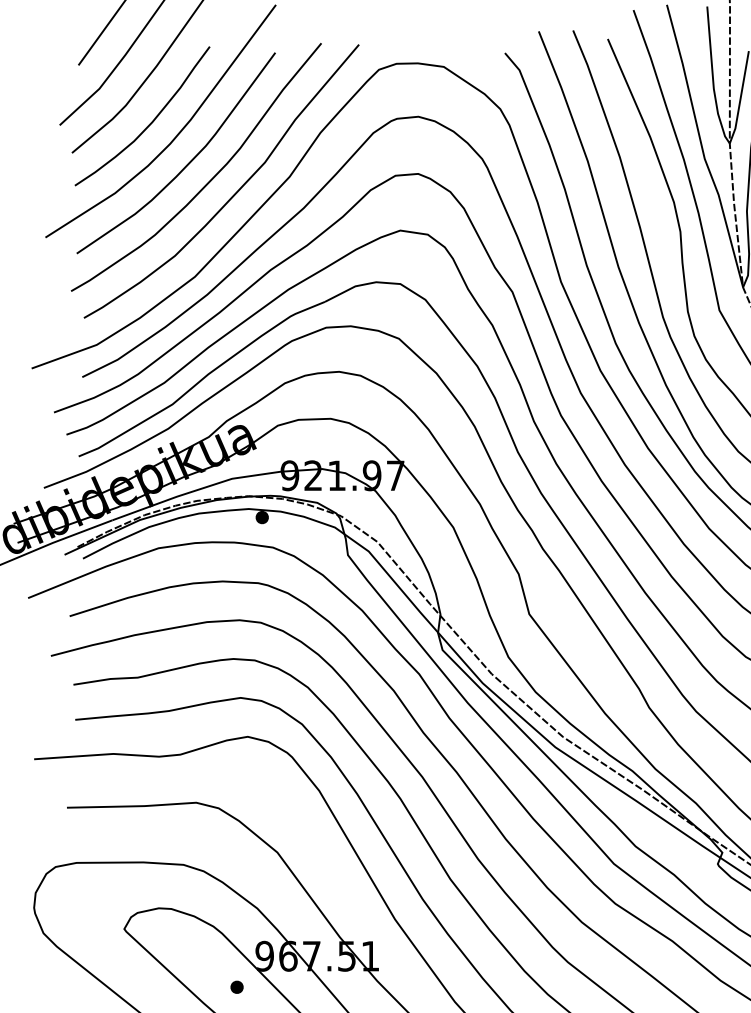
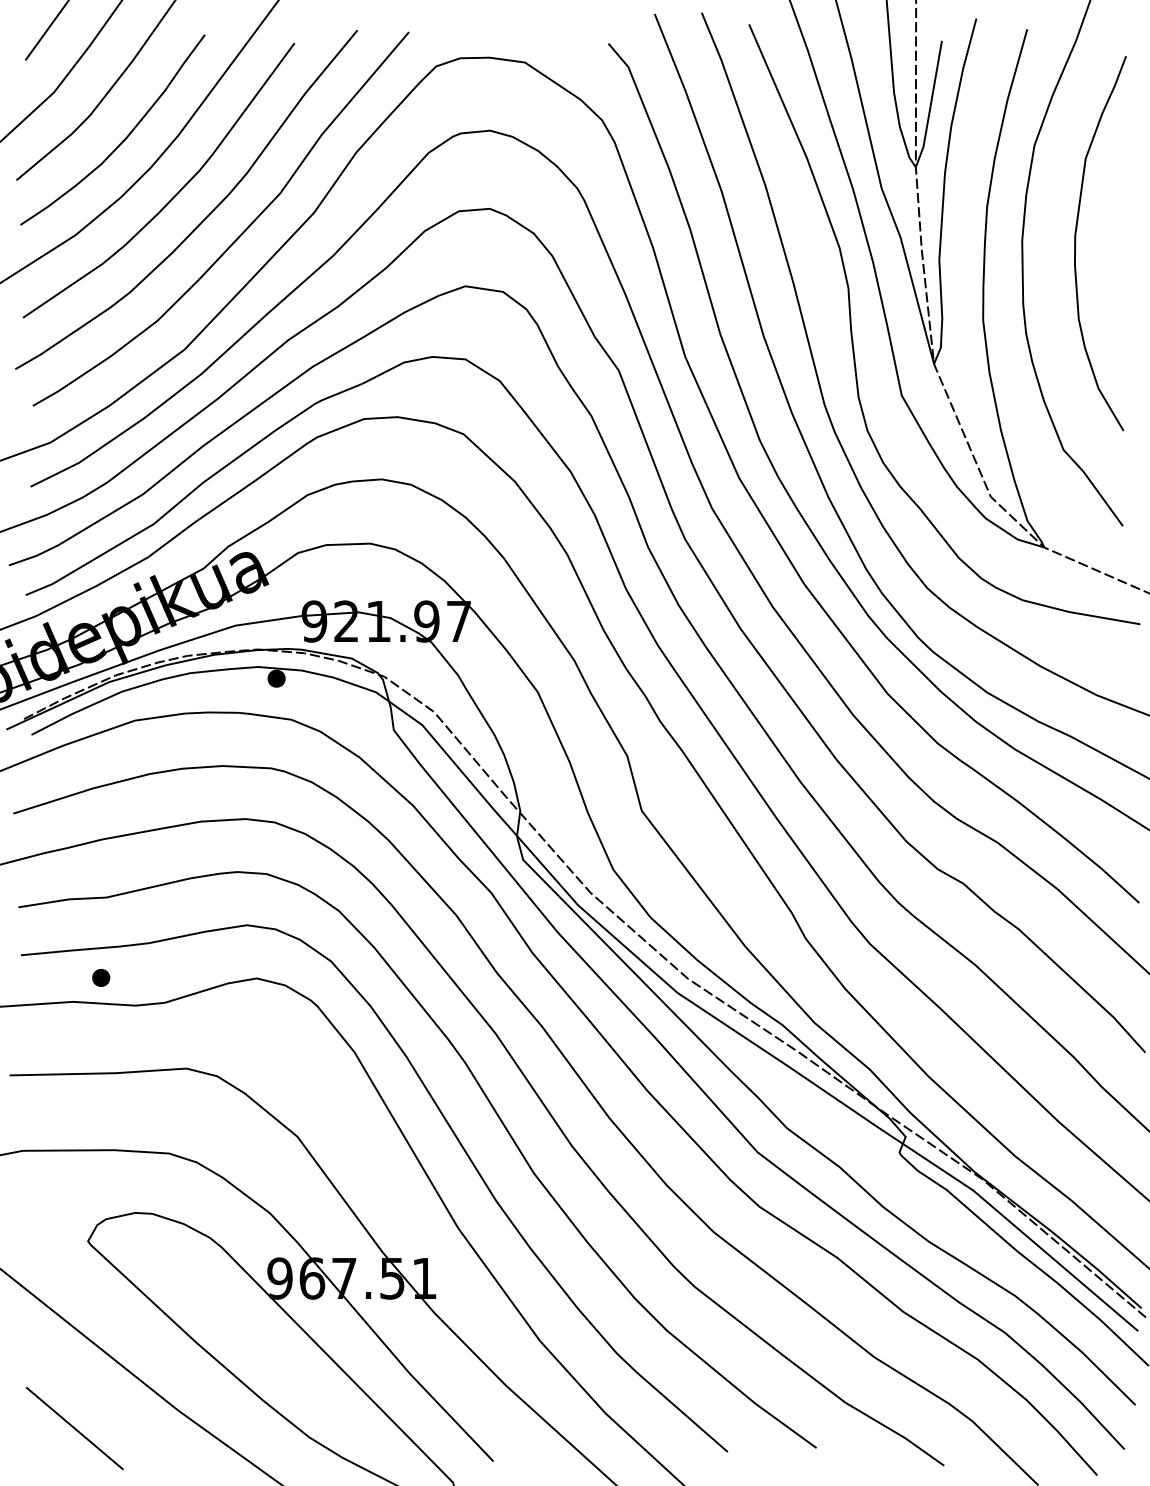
part: (237, 986) -> (101, 977), moved

